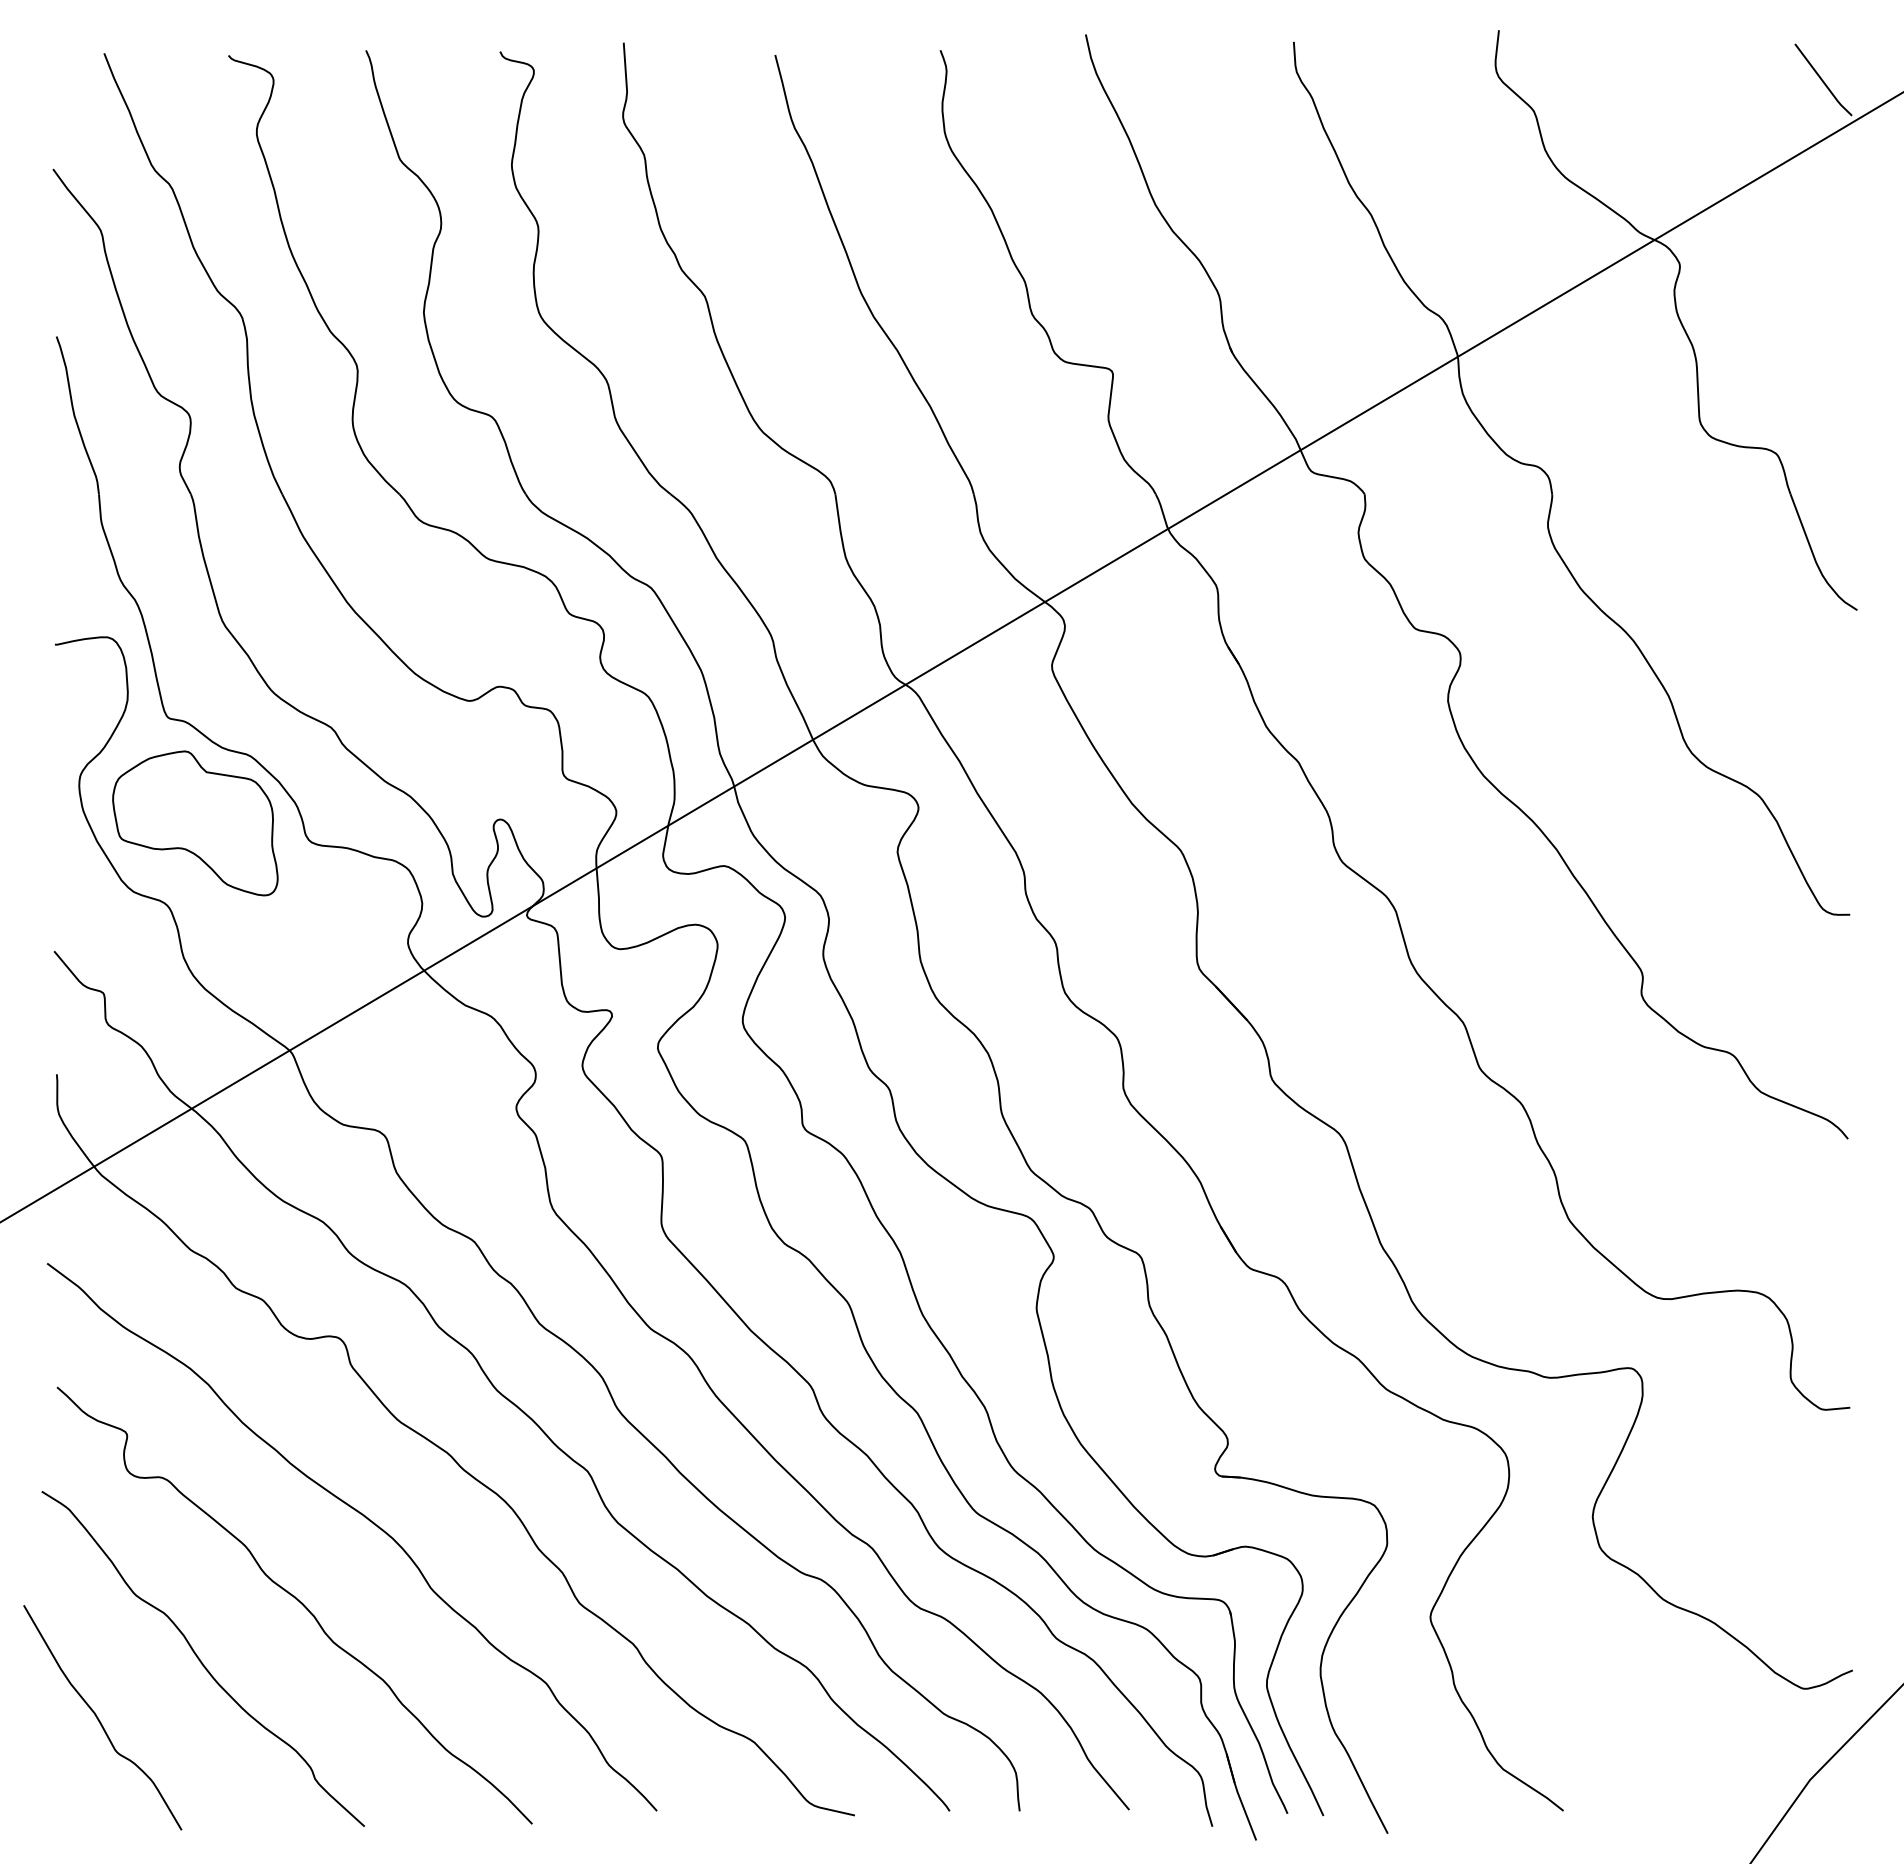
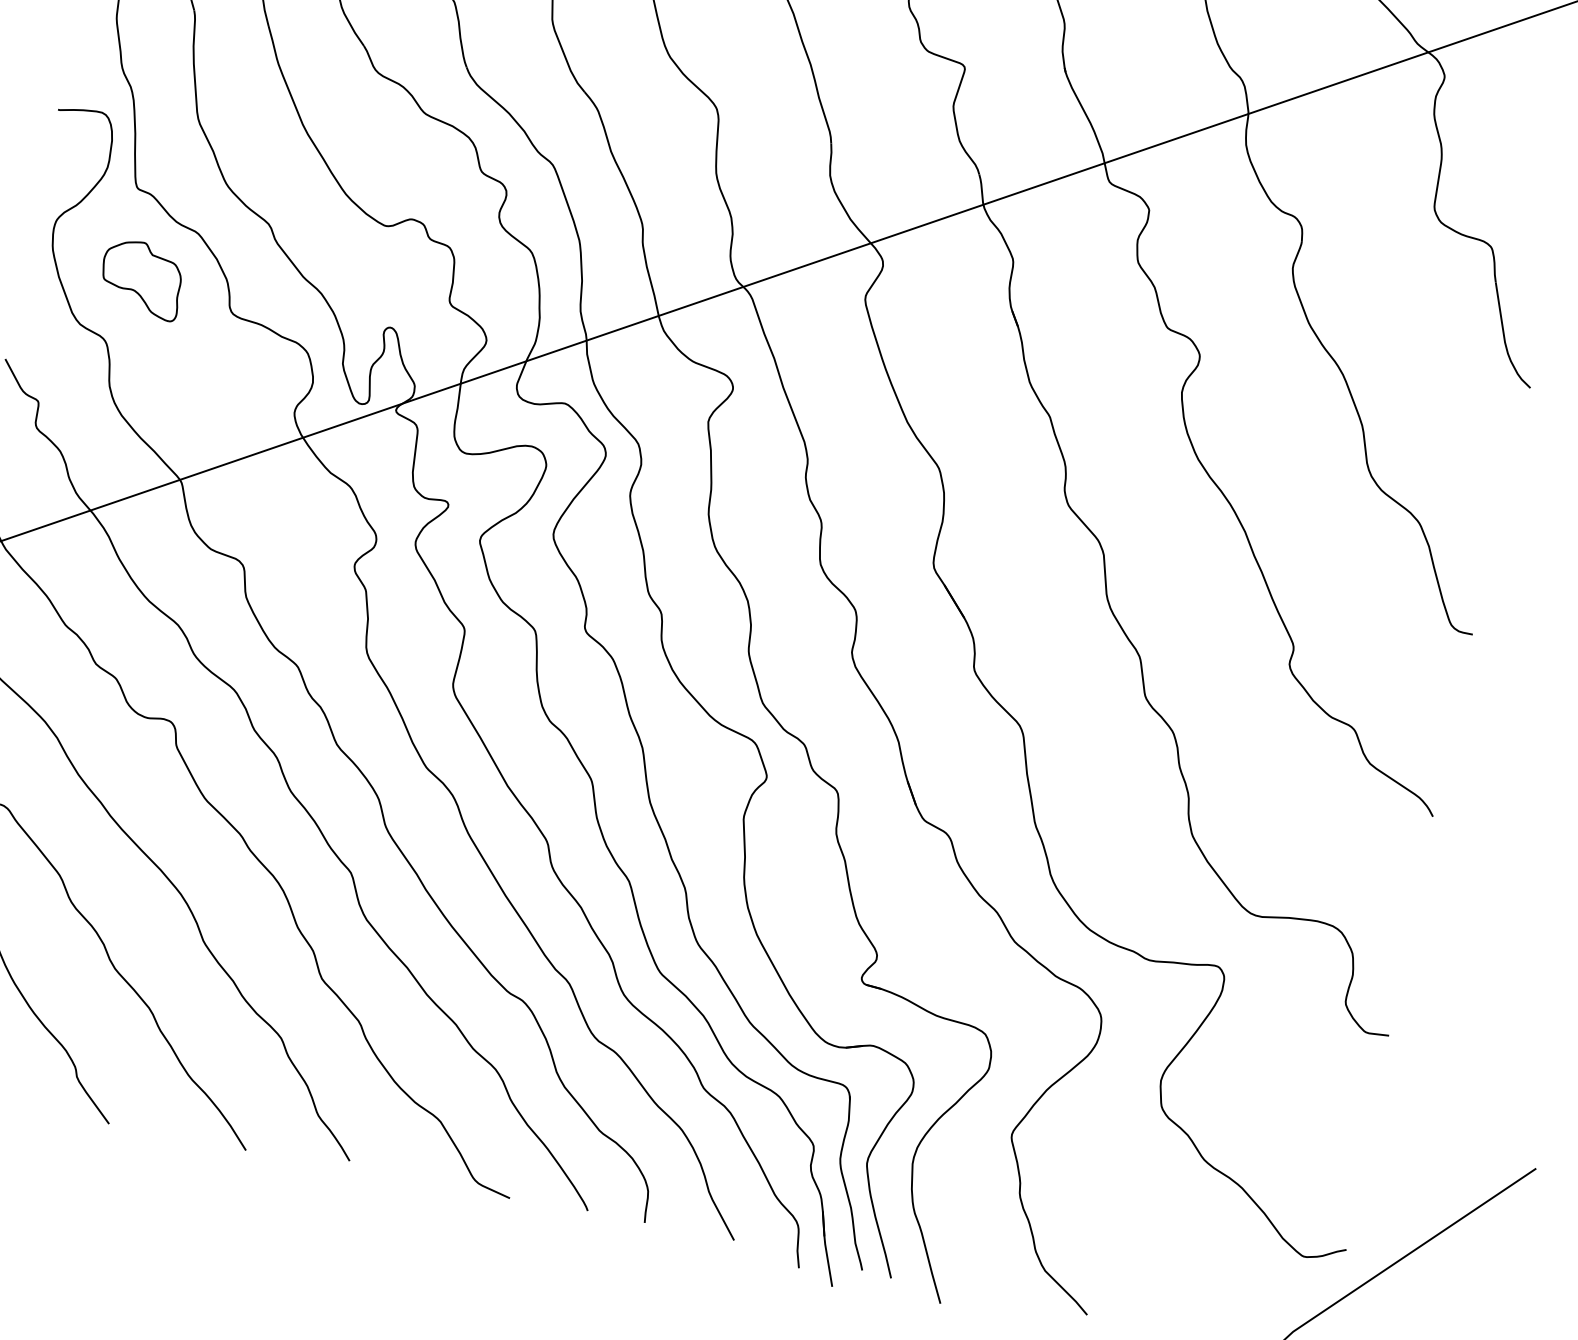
part: (195, 823) -> (142, 279), size x0.6

